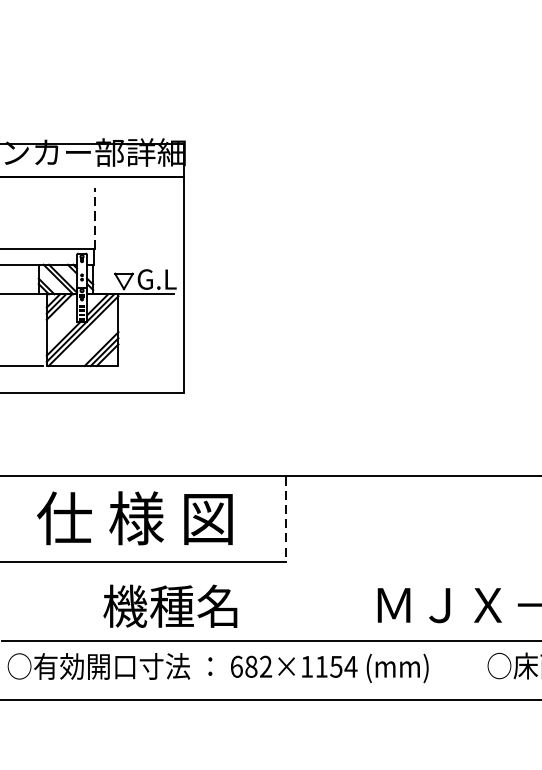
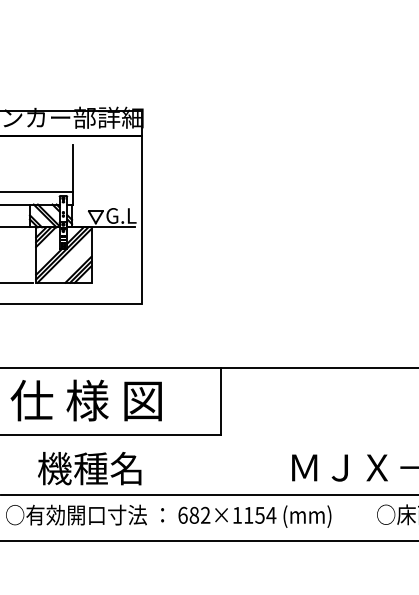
line: (95, 218) -> (73, 168), dashed -> solid
text: (133, 518) -> (85, 400), moved
line: (285, 519) -> (220, 401), dashed -> solid
text: (170, 606) -> (89, 468), moved

